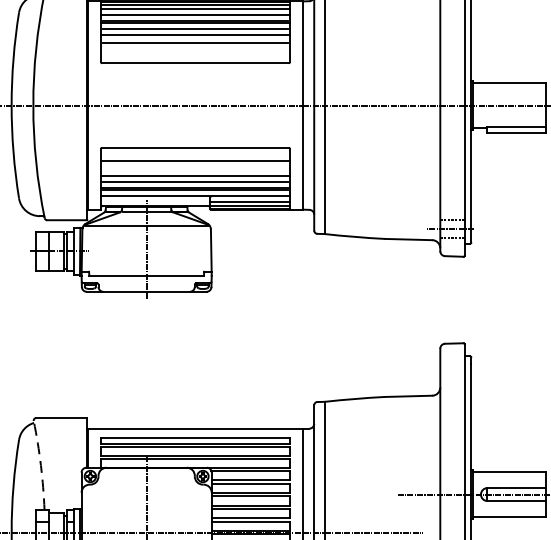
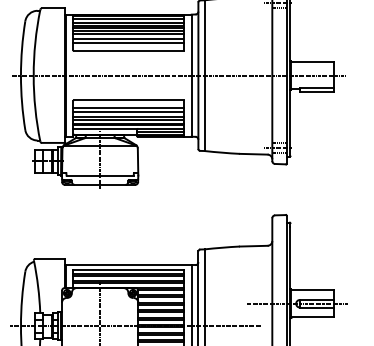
line: (195, 50) -> (128, 43), added
line: (195, 168) -> (128, 112), added
arc: (41, 465) -> (38, 286), dashed -> solid

